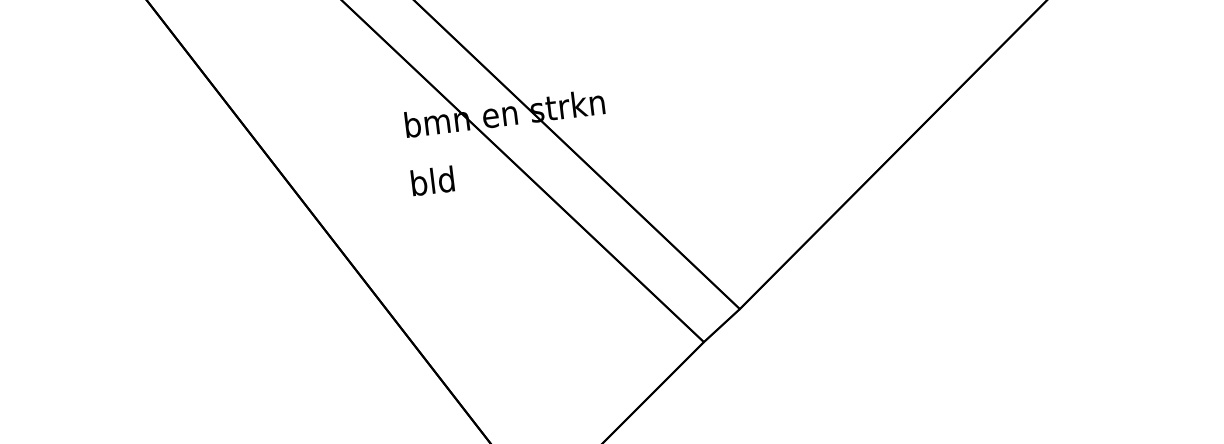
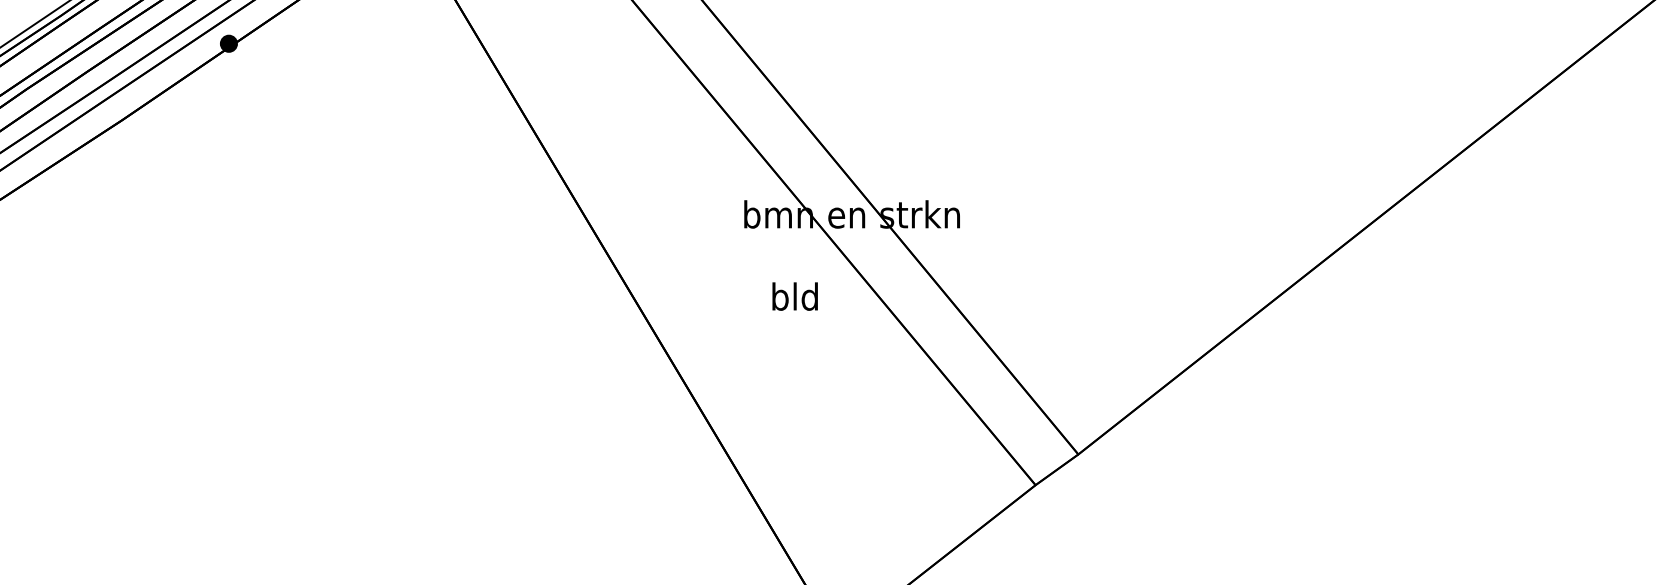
text: (432, 180) -> (794, 296), moved

